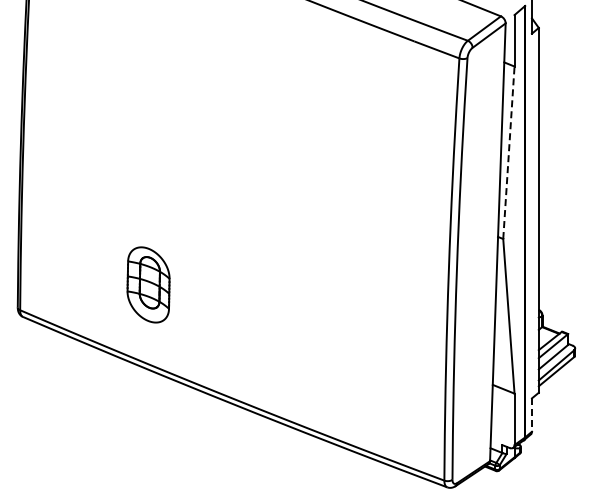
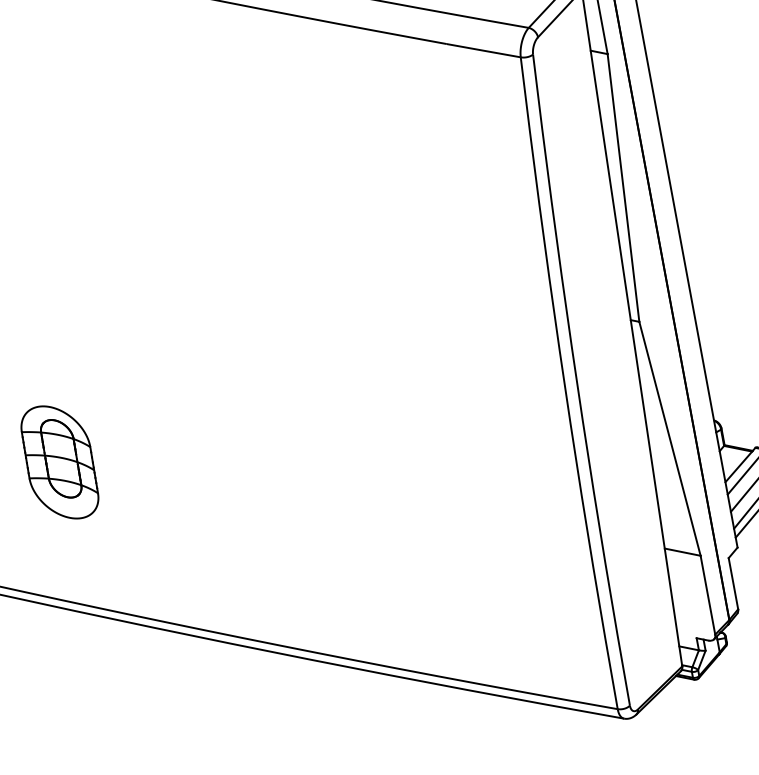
line: (508, 152) -> (622, 187), dashed -> solid
part: (148, 284) -> (59, 461), moved
line: (531, 415) -> (732, 584), dashed -> solid

